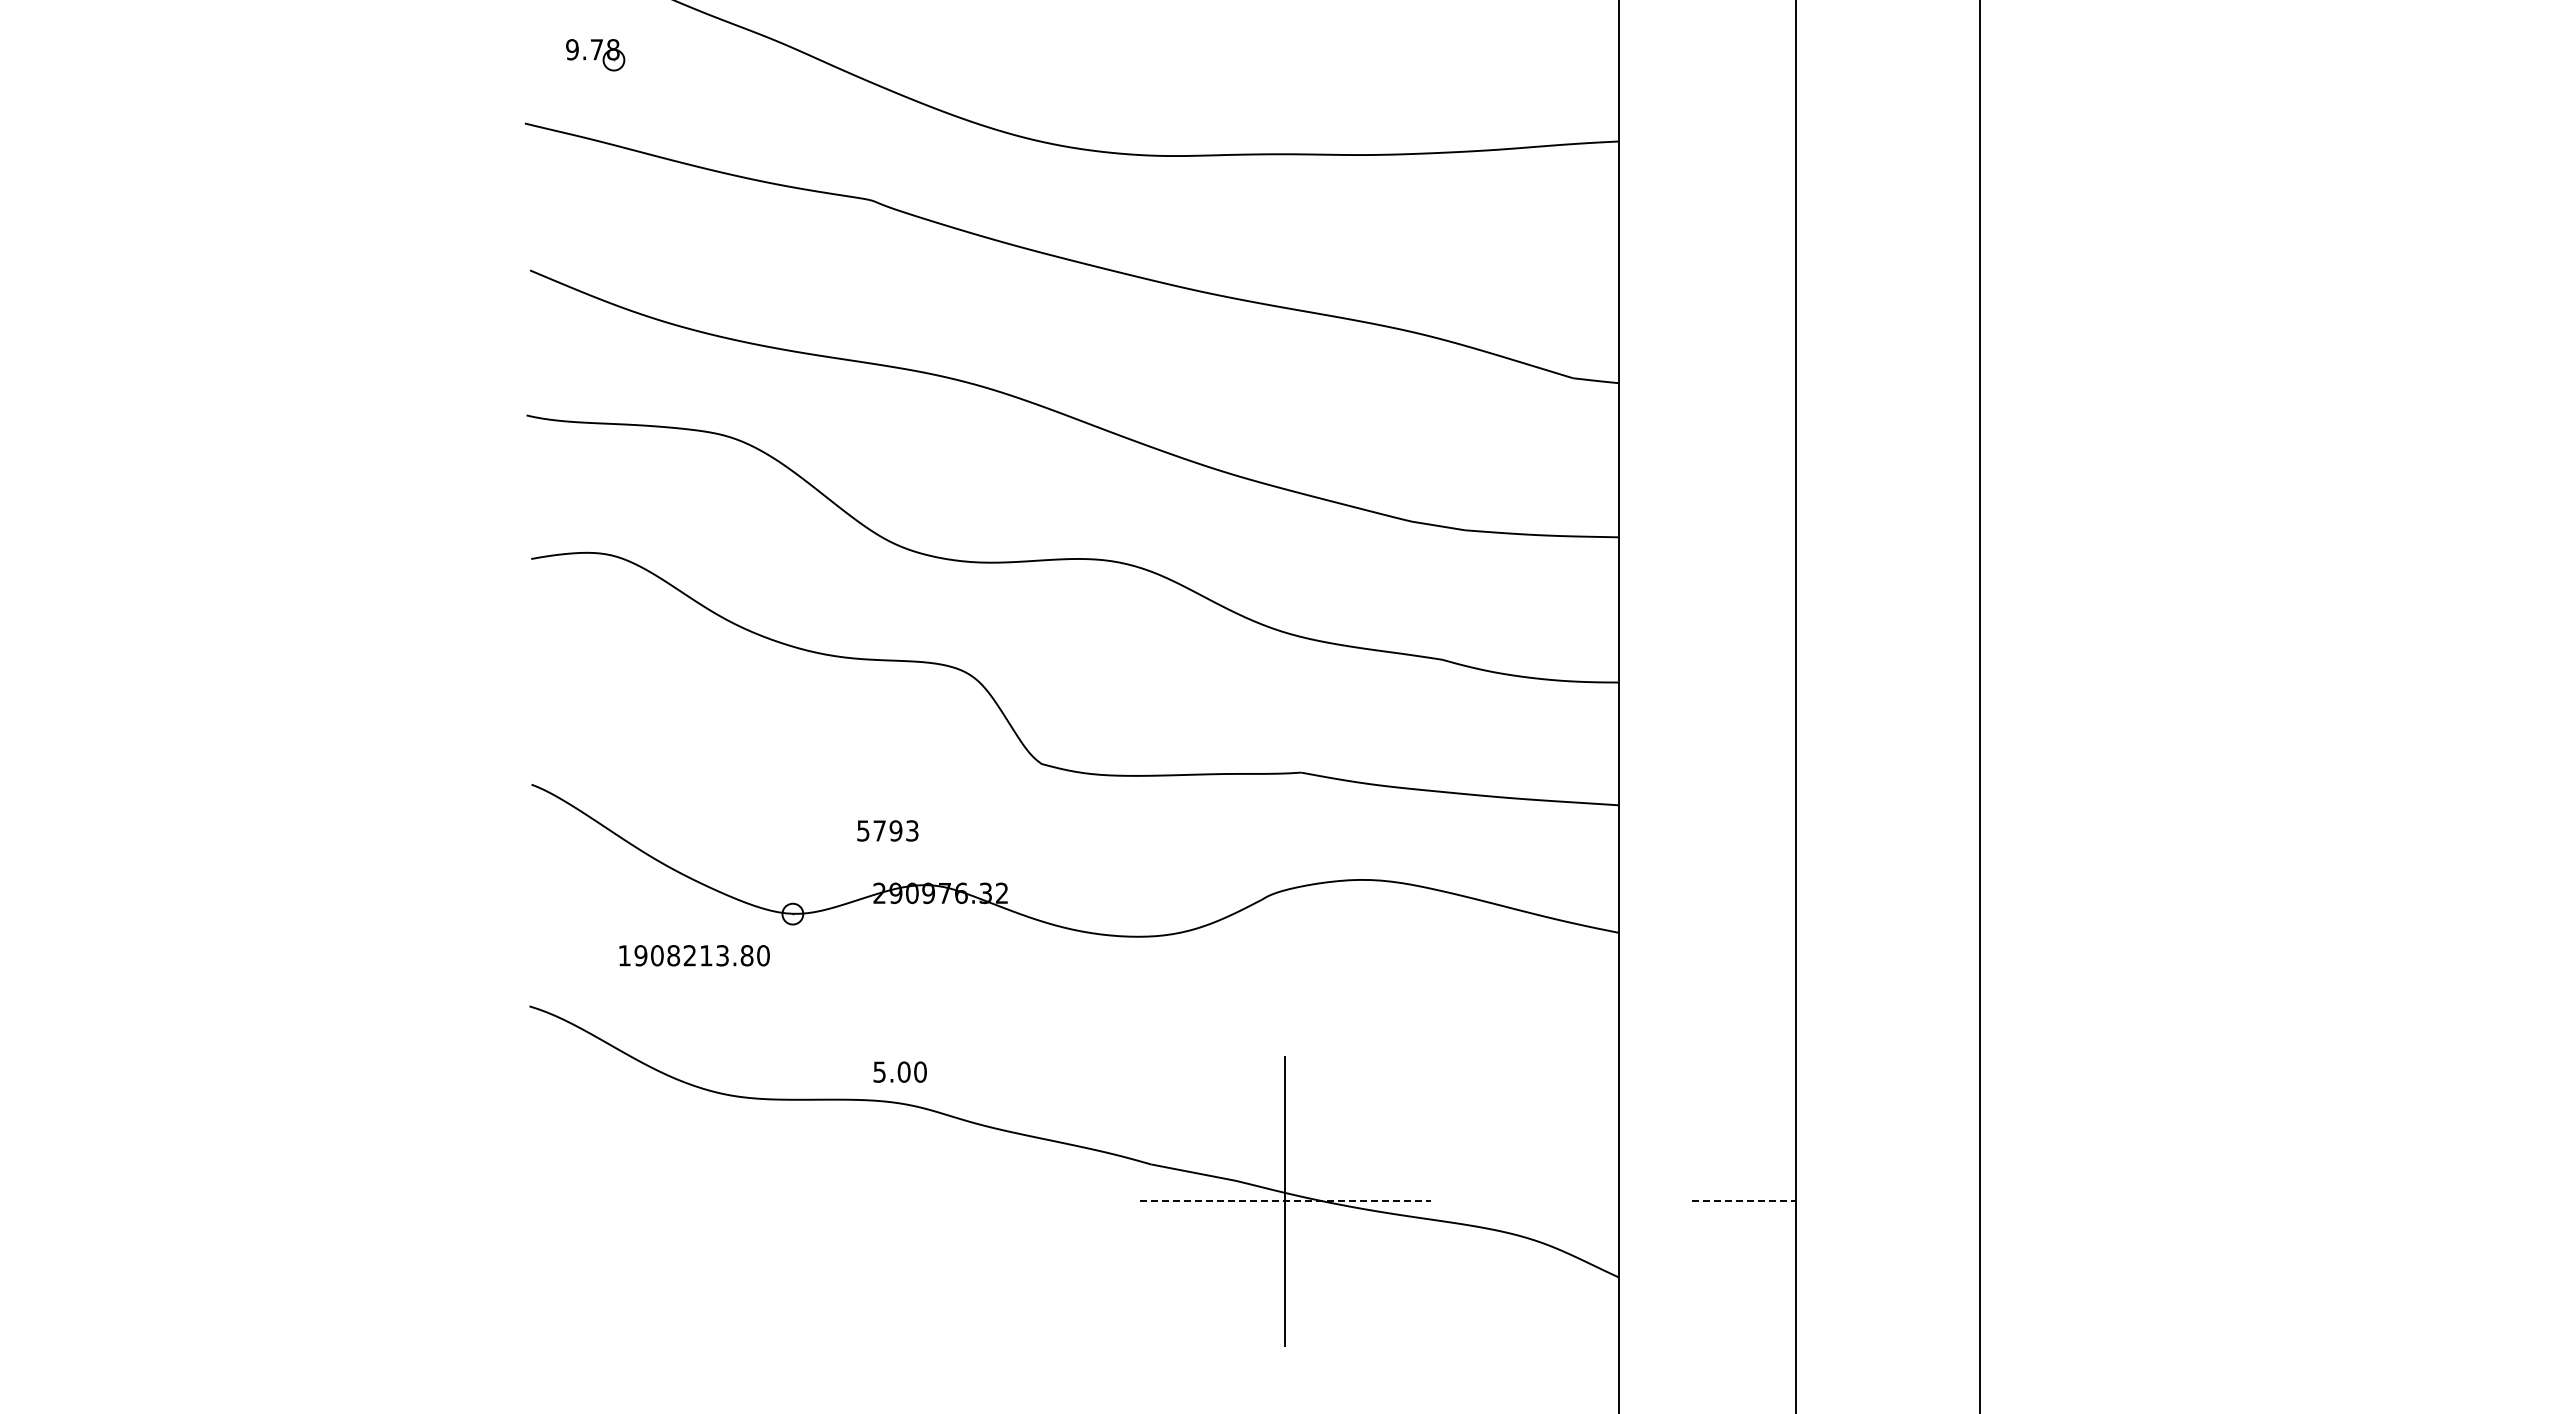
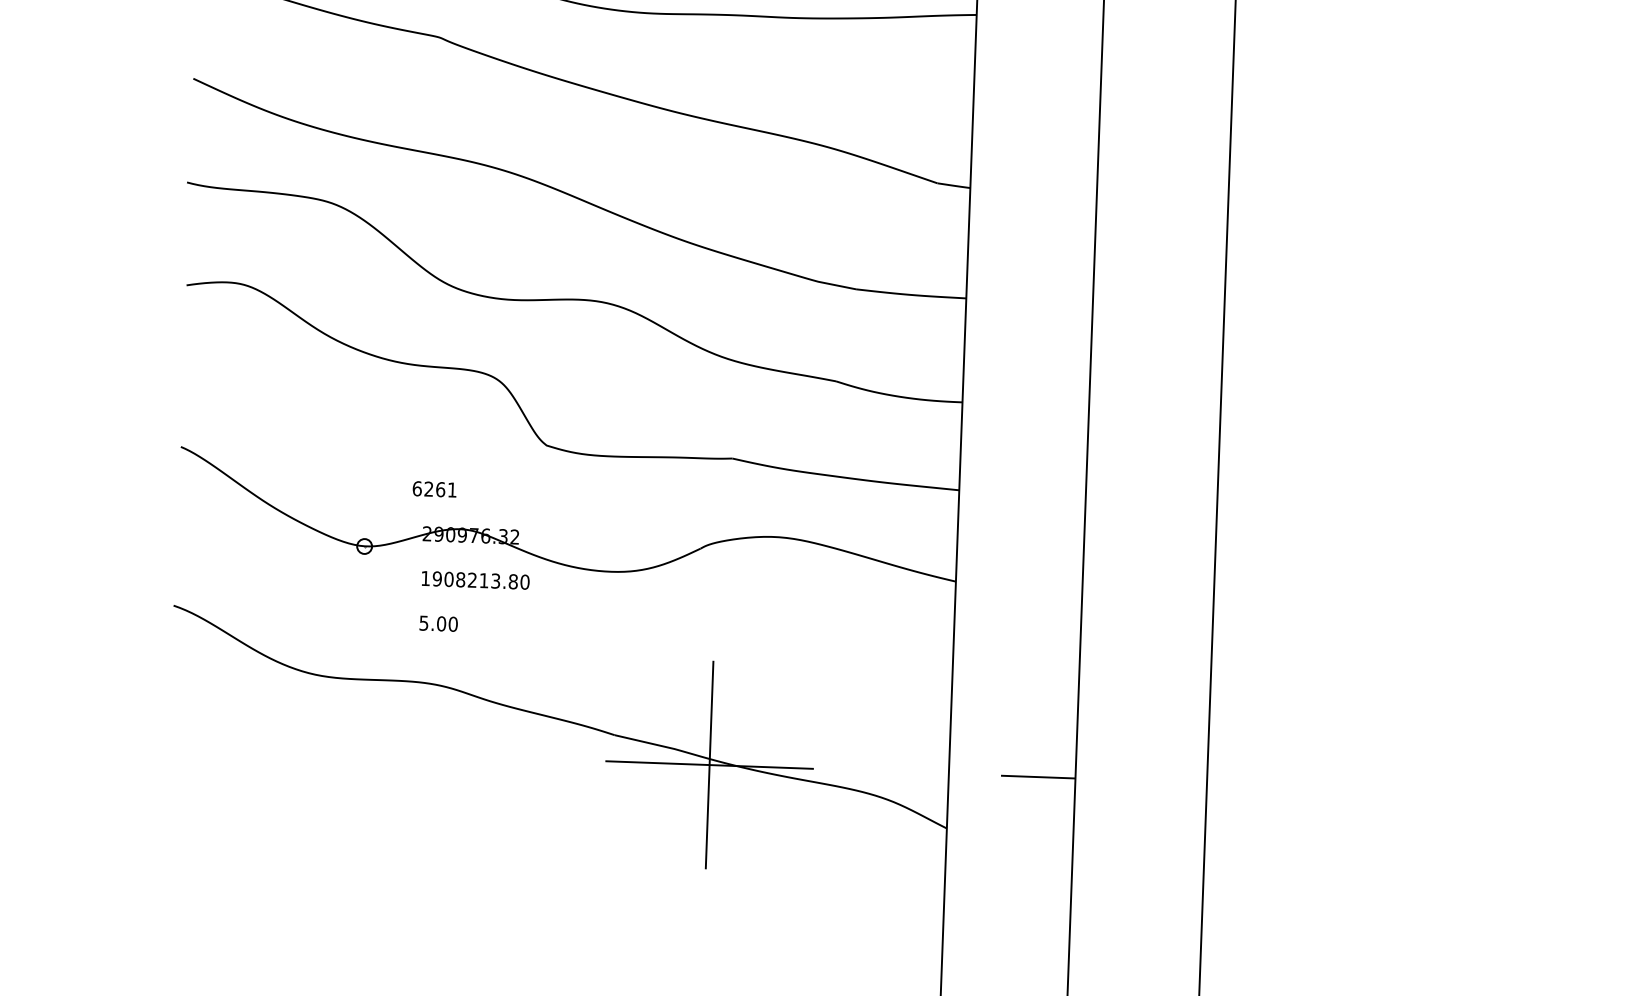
text: (887, 830) -> (434, 489), 5793 -> 6261
text: (694, 955) -> (475, 580), moved
text: (899, 1071) -> (438, 623), moved
line: (1285, 1201) -> (709, 765), dashed -> solid
line: (1744, 1201) -> (1038, 777), dashed -> solid

